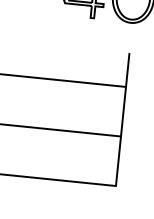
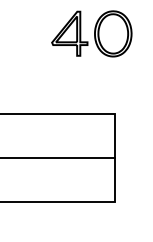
line: (127, 69) -> (114, 98), removed

